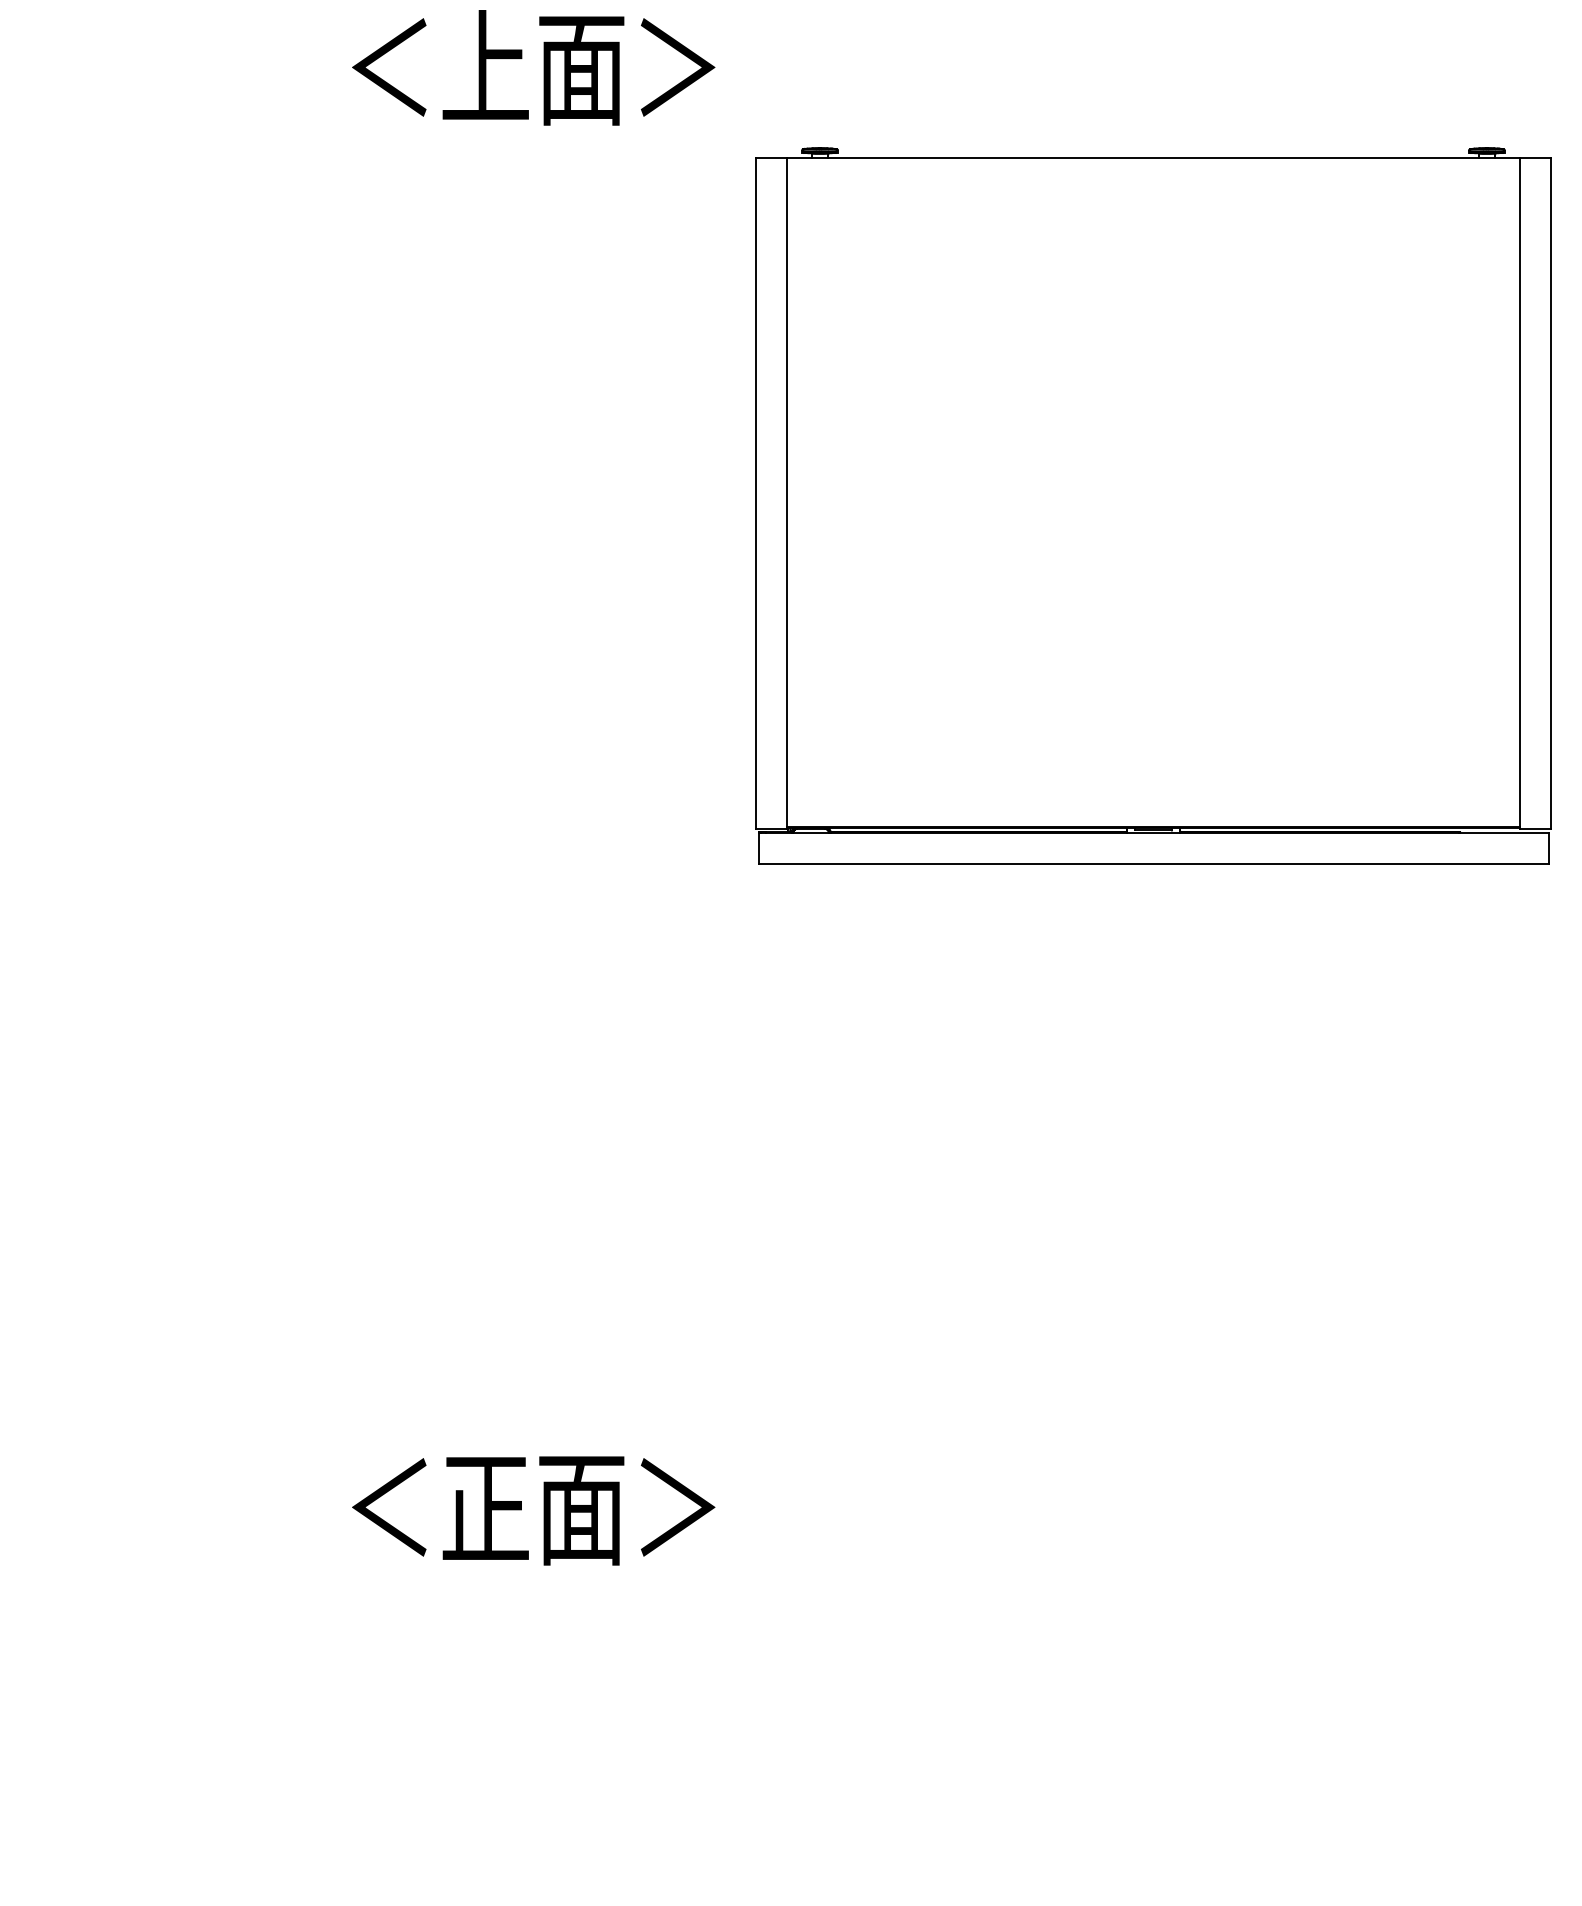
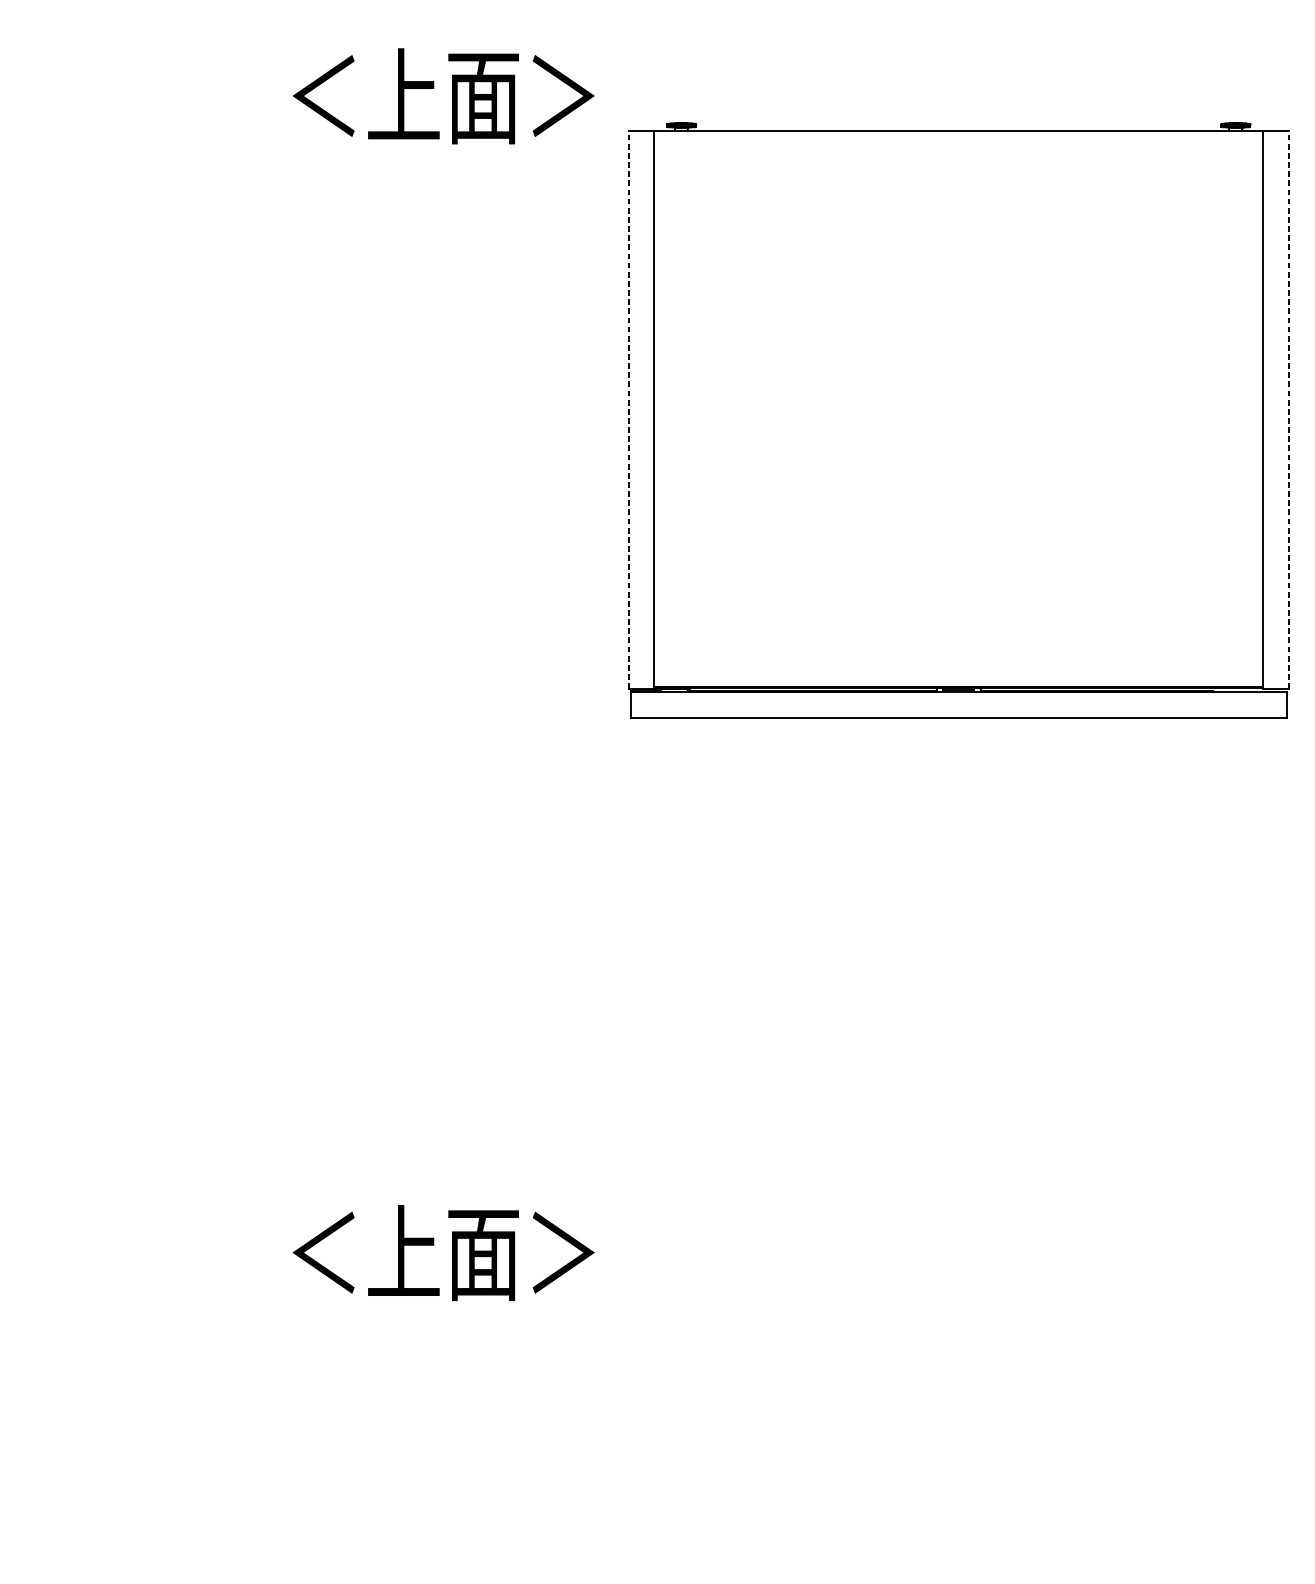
text: (533, 67) -> (443, 96), moved
line: (756, 493) -> (628, 410), solid -> dashed
line: (1550, 493) -> (1288, 410), solid -> dashed
text: (485, 1504) -> (403, 1250), ＜正面＞ -> ＜上面＞

